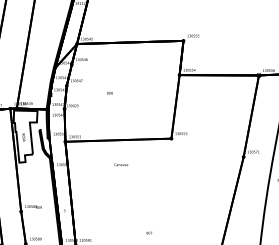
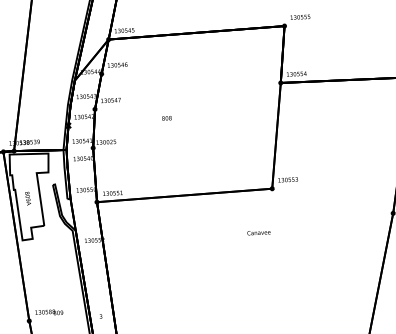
text: (120, 164) -> (257, 232), moved

